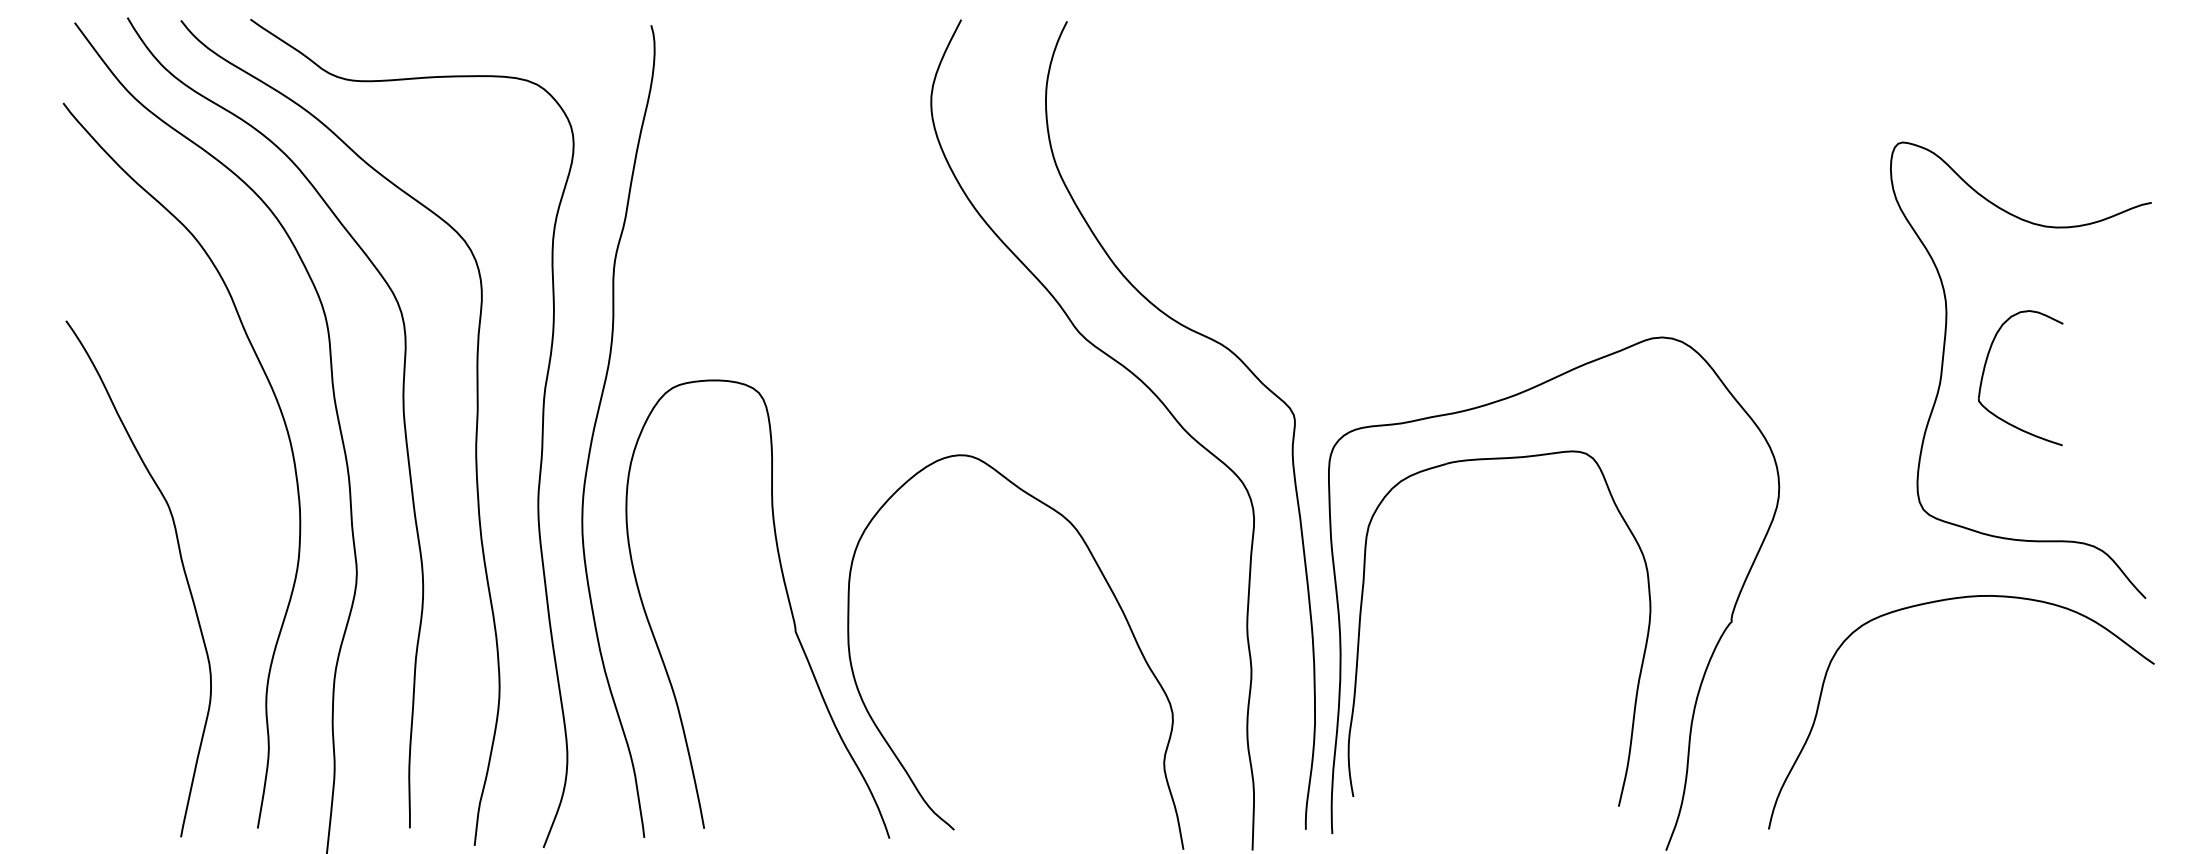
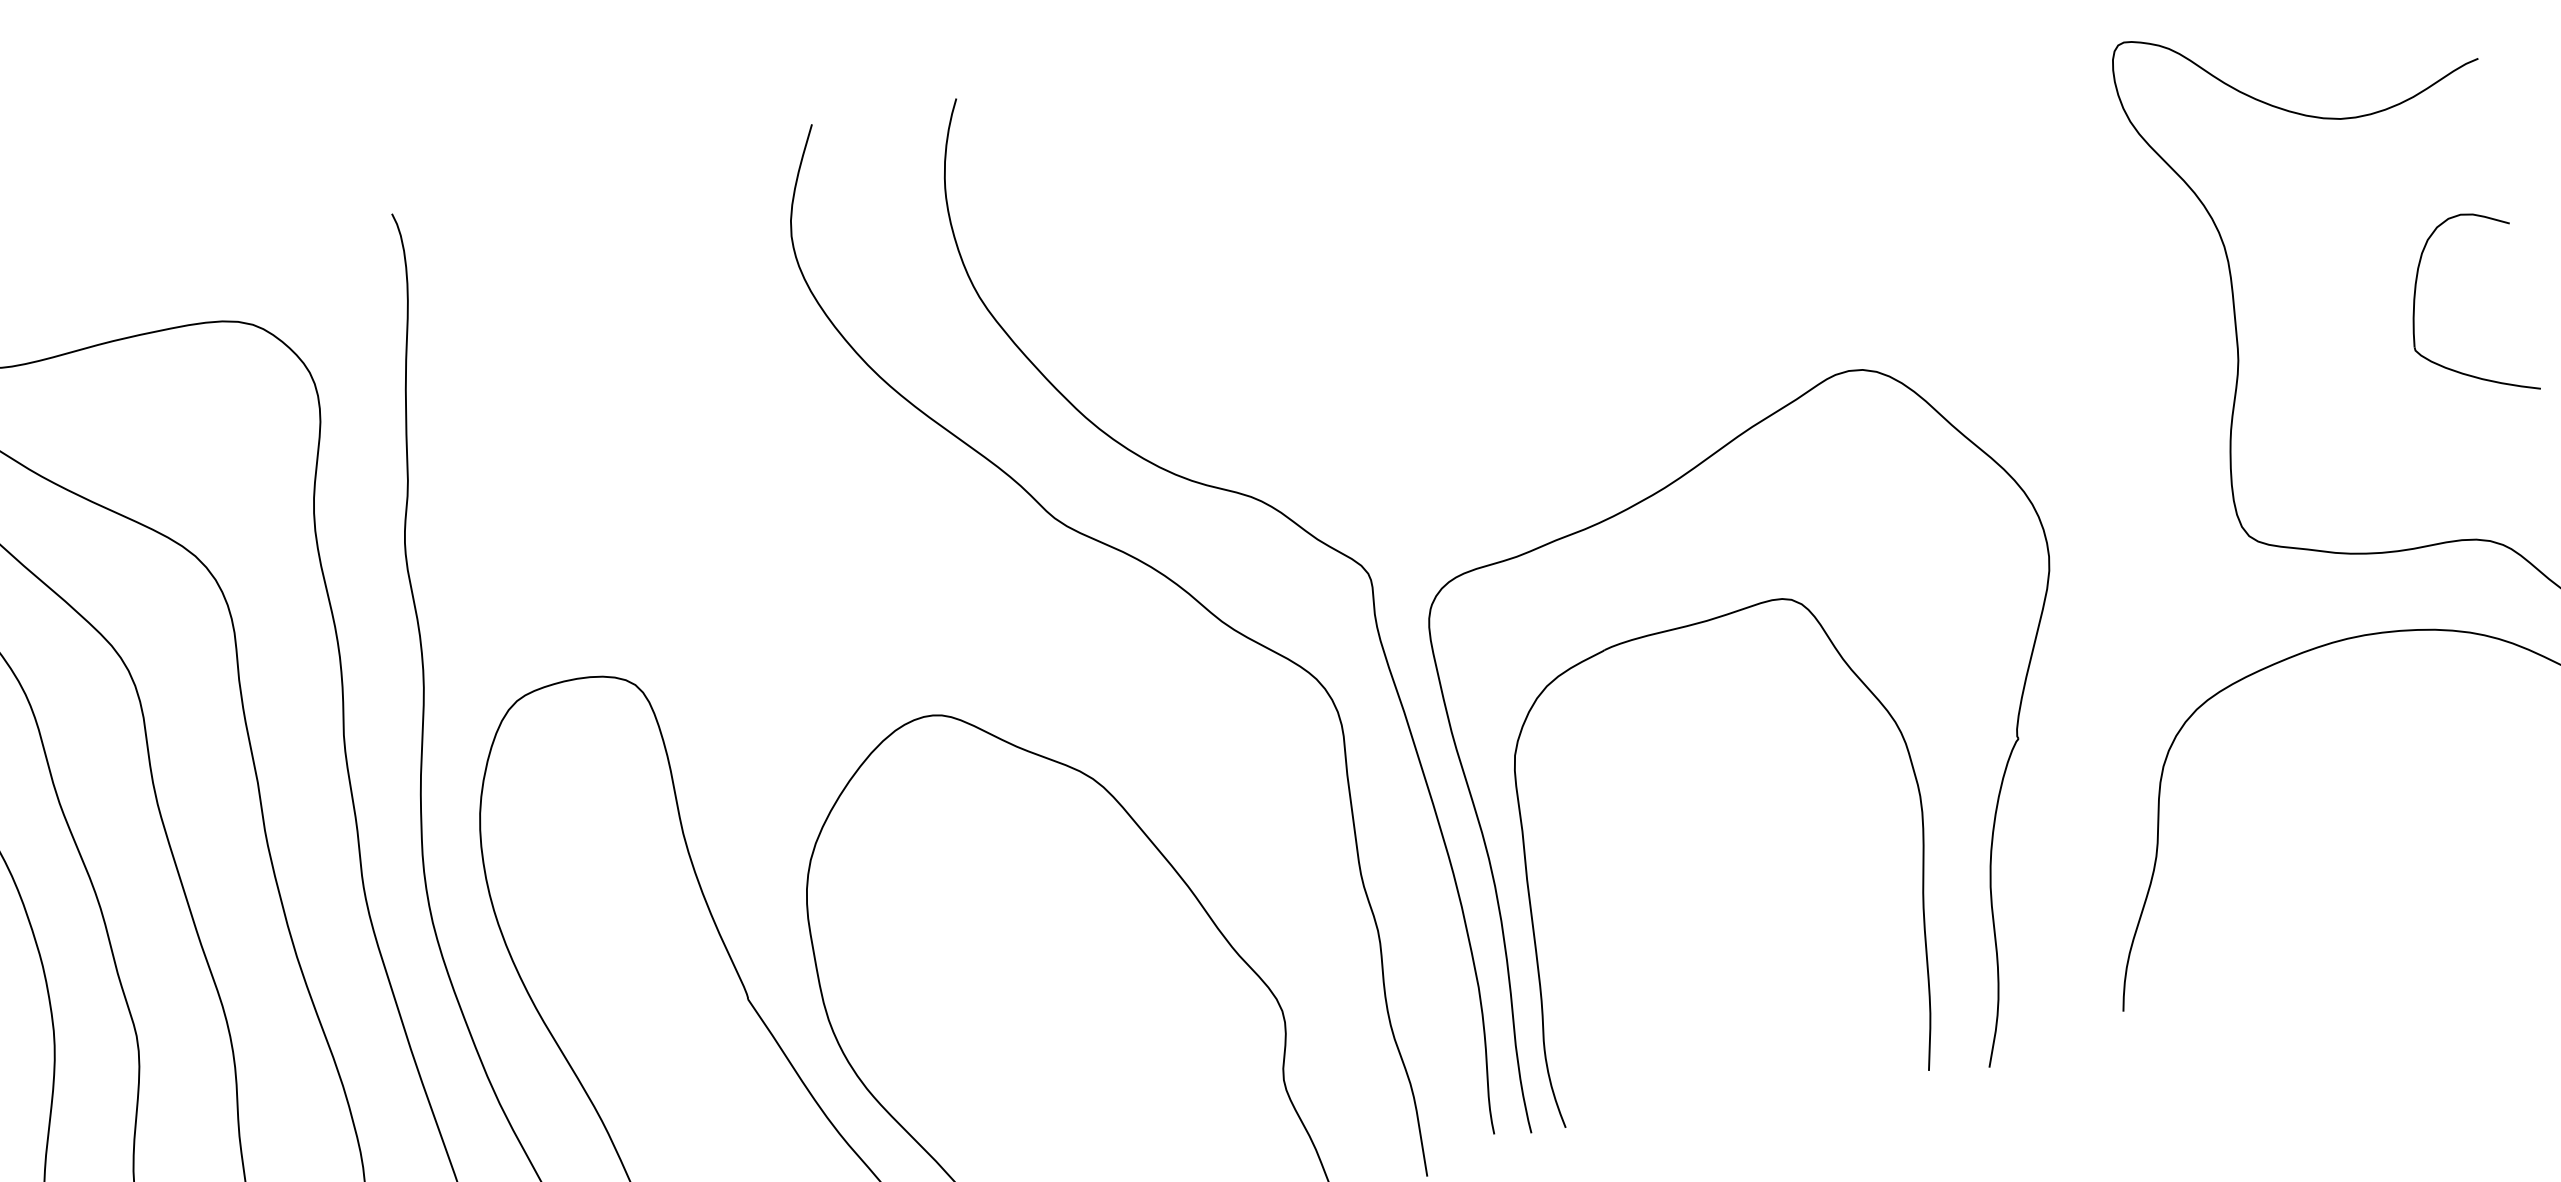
part: (1985, 368) -> (2415, 304), moved
part: (1361, 616) -> (1529, 880), moved

